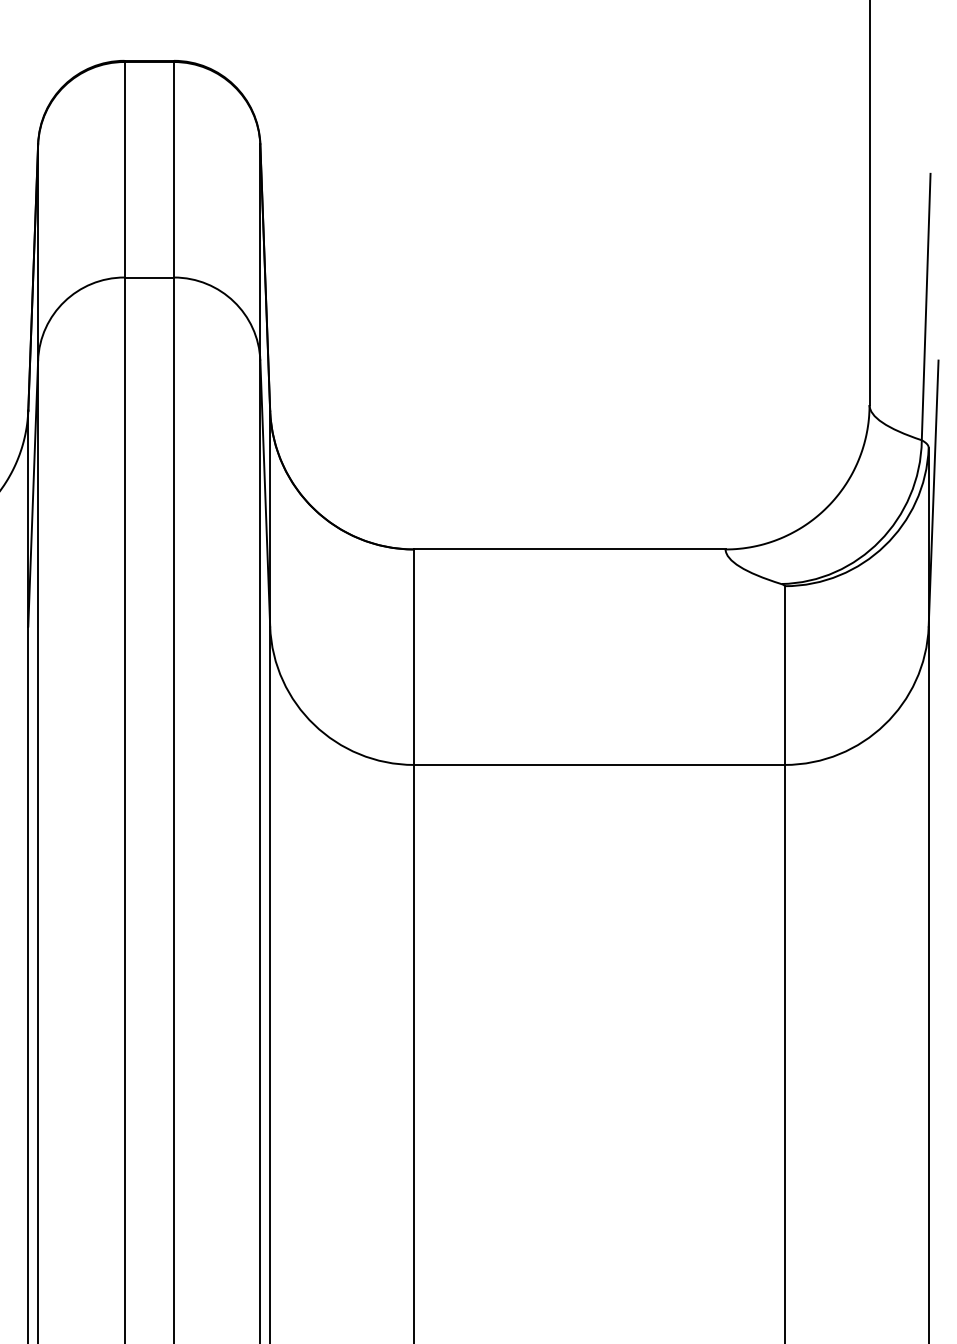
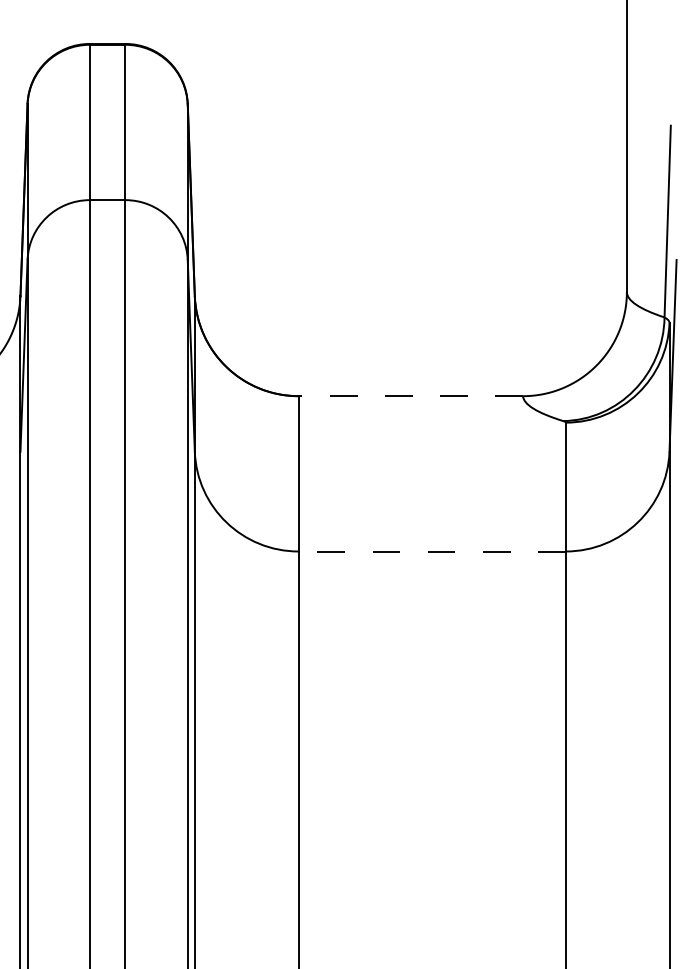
line: (569, 549) -> (410, 396), solid -> dashed
line: (599, 764) -> (432, 551), solid -> dashed

